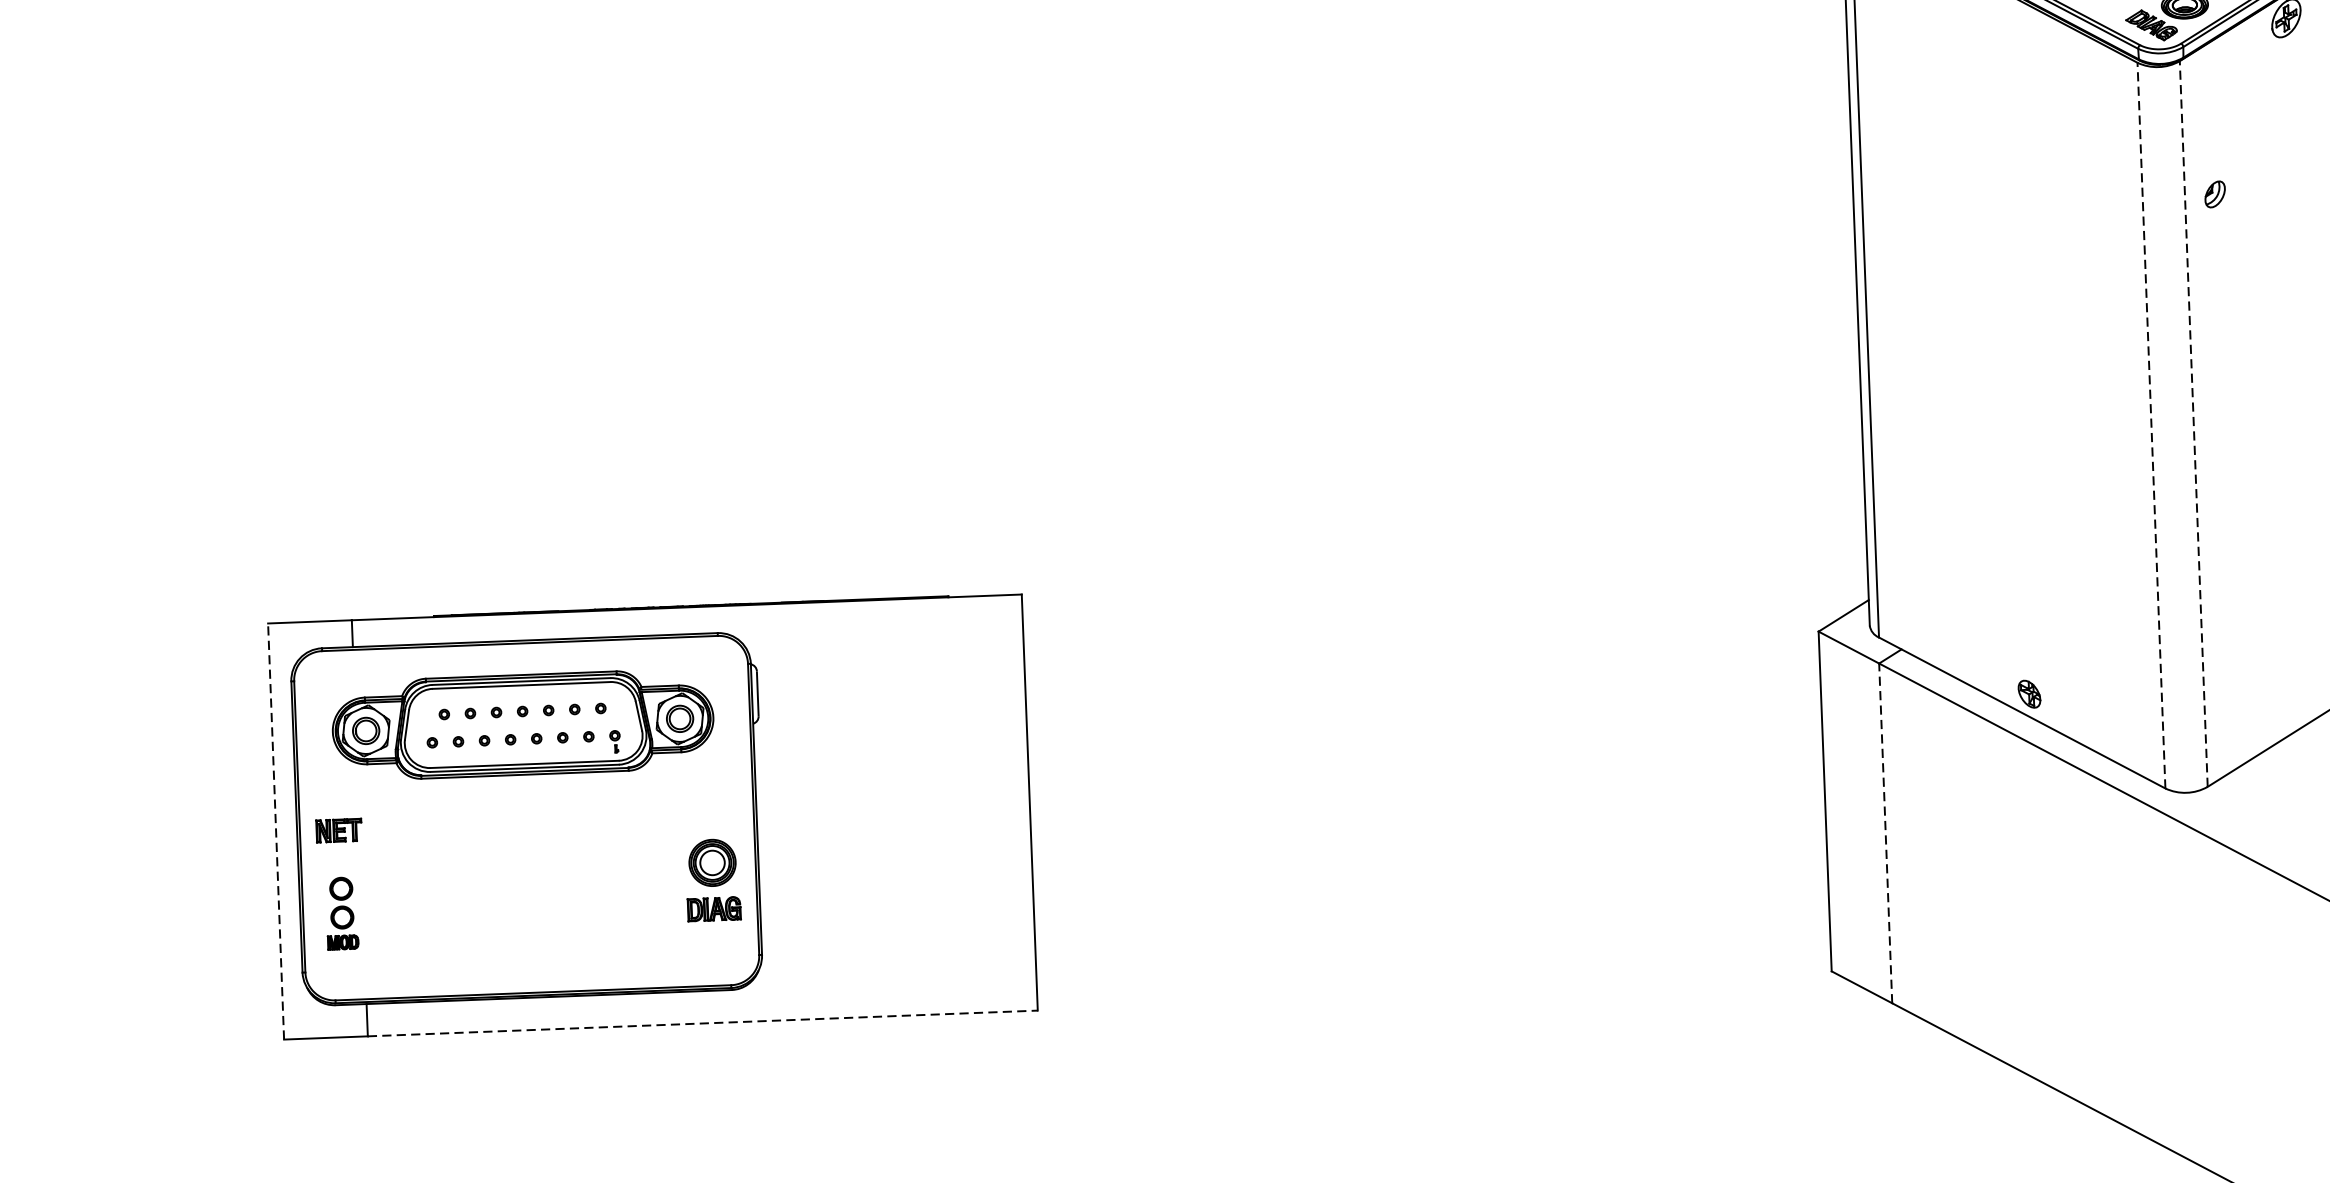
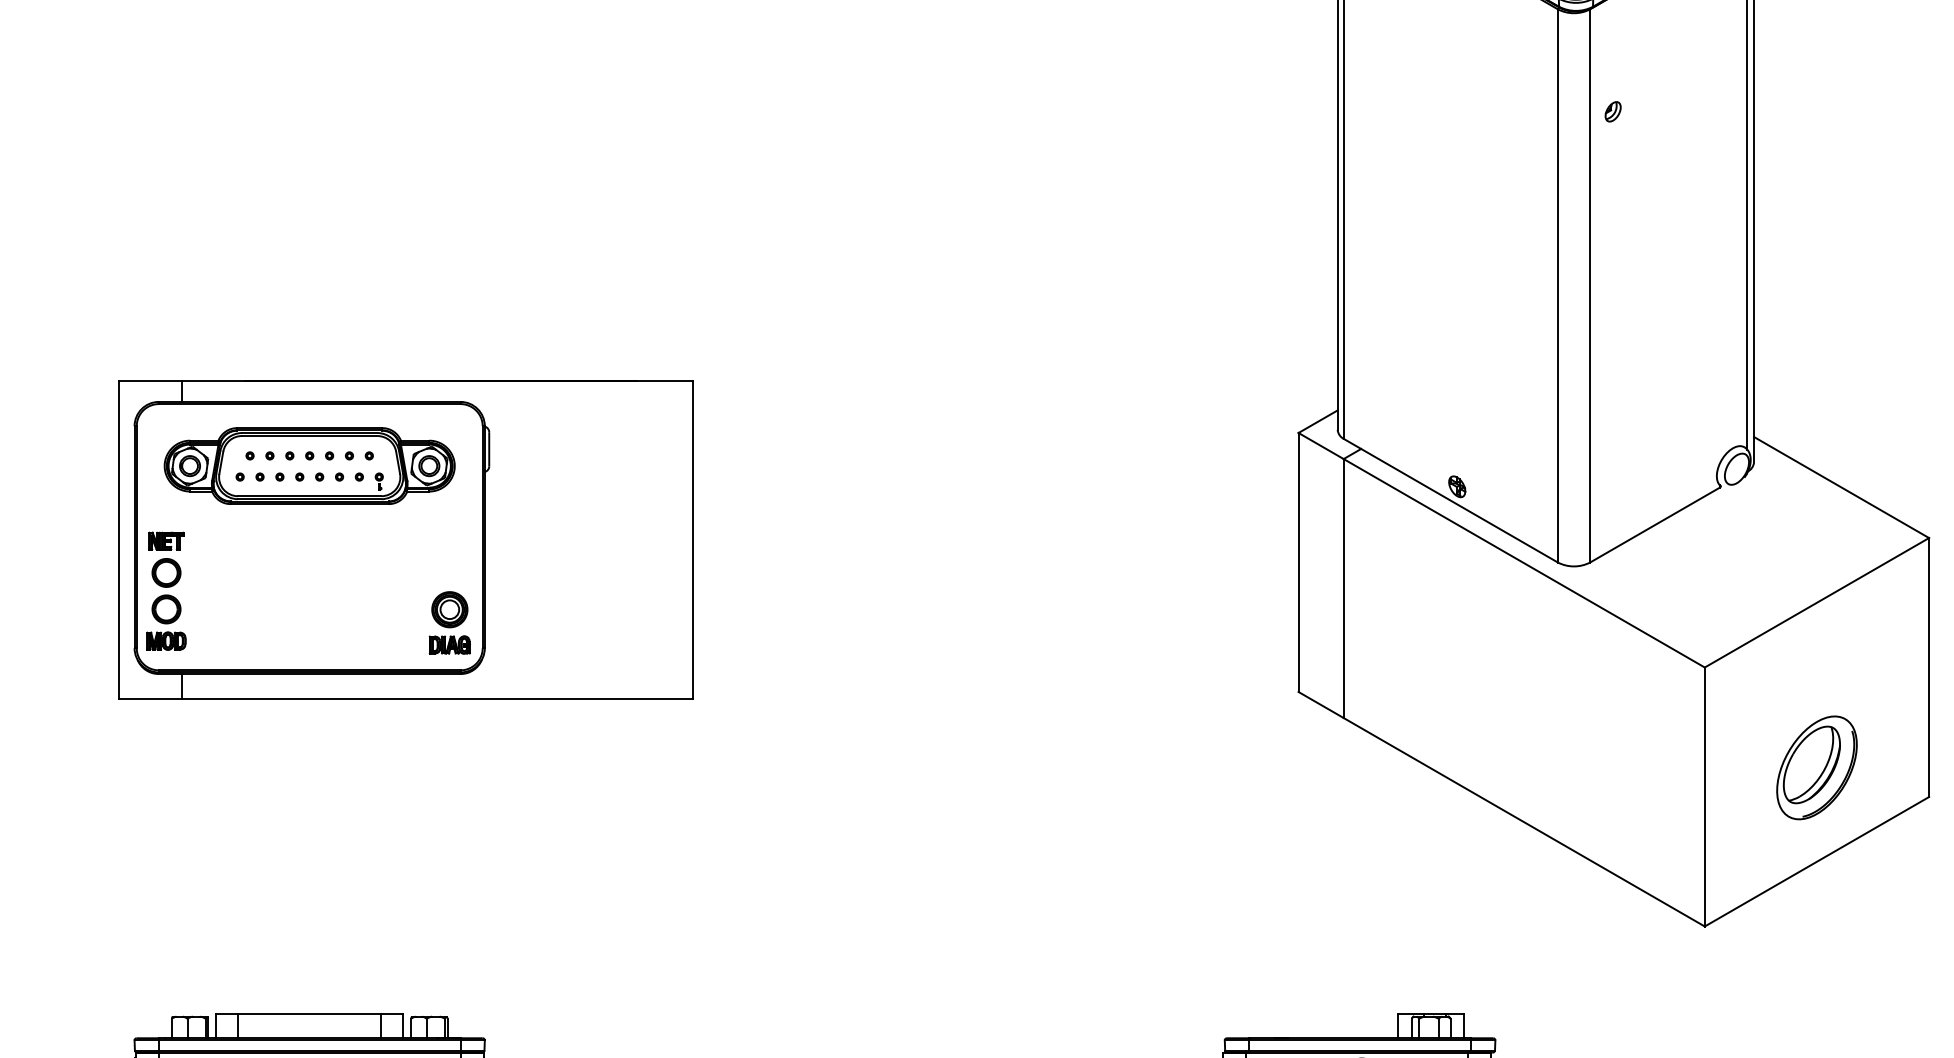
line: (2194, 423) -> (1590, 285), dashed -> solid
line: (2150, 425) -> (1557, 285), dashed -> solid
line: (276, 832) -> (118, 540), dashed -> solid
line: (1885, 833) -> (1343, 588), dashed -> solid
part: (712, 879) -> (449, 622), moved
part: (342, 913) -> (166, 604), size x1.67
line: (703, 1023) -> (438, 698), dashed -> solid

